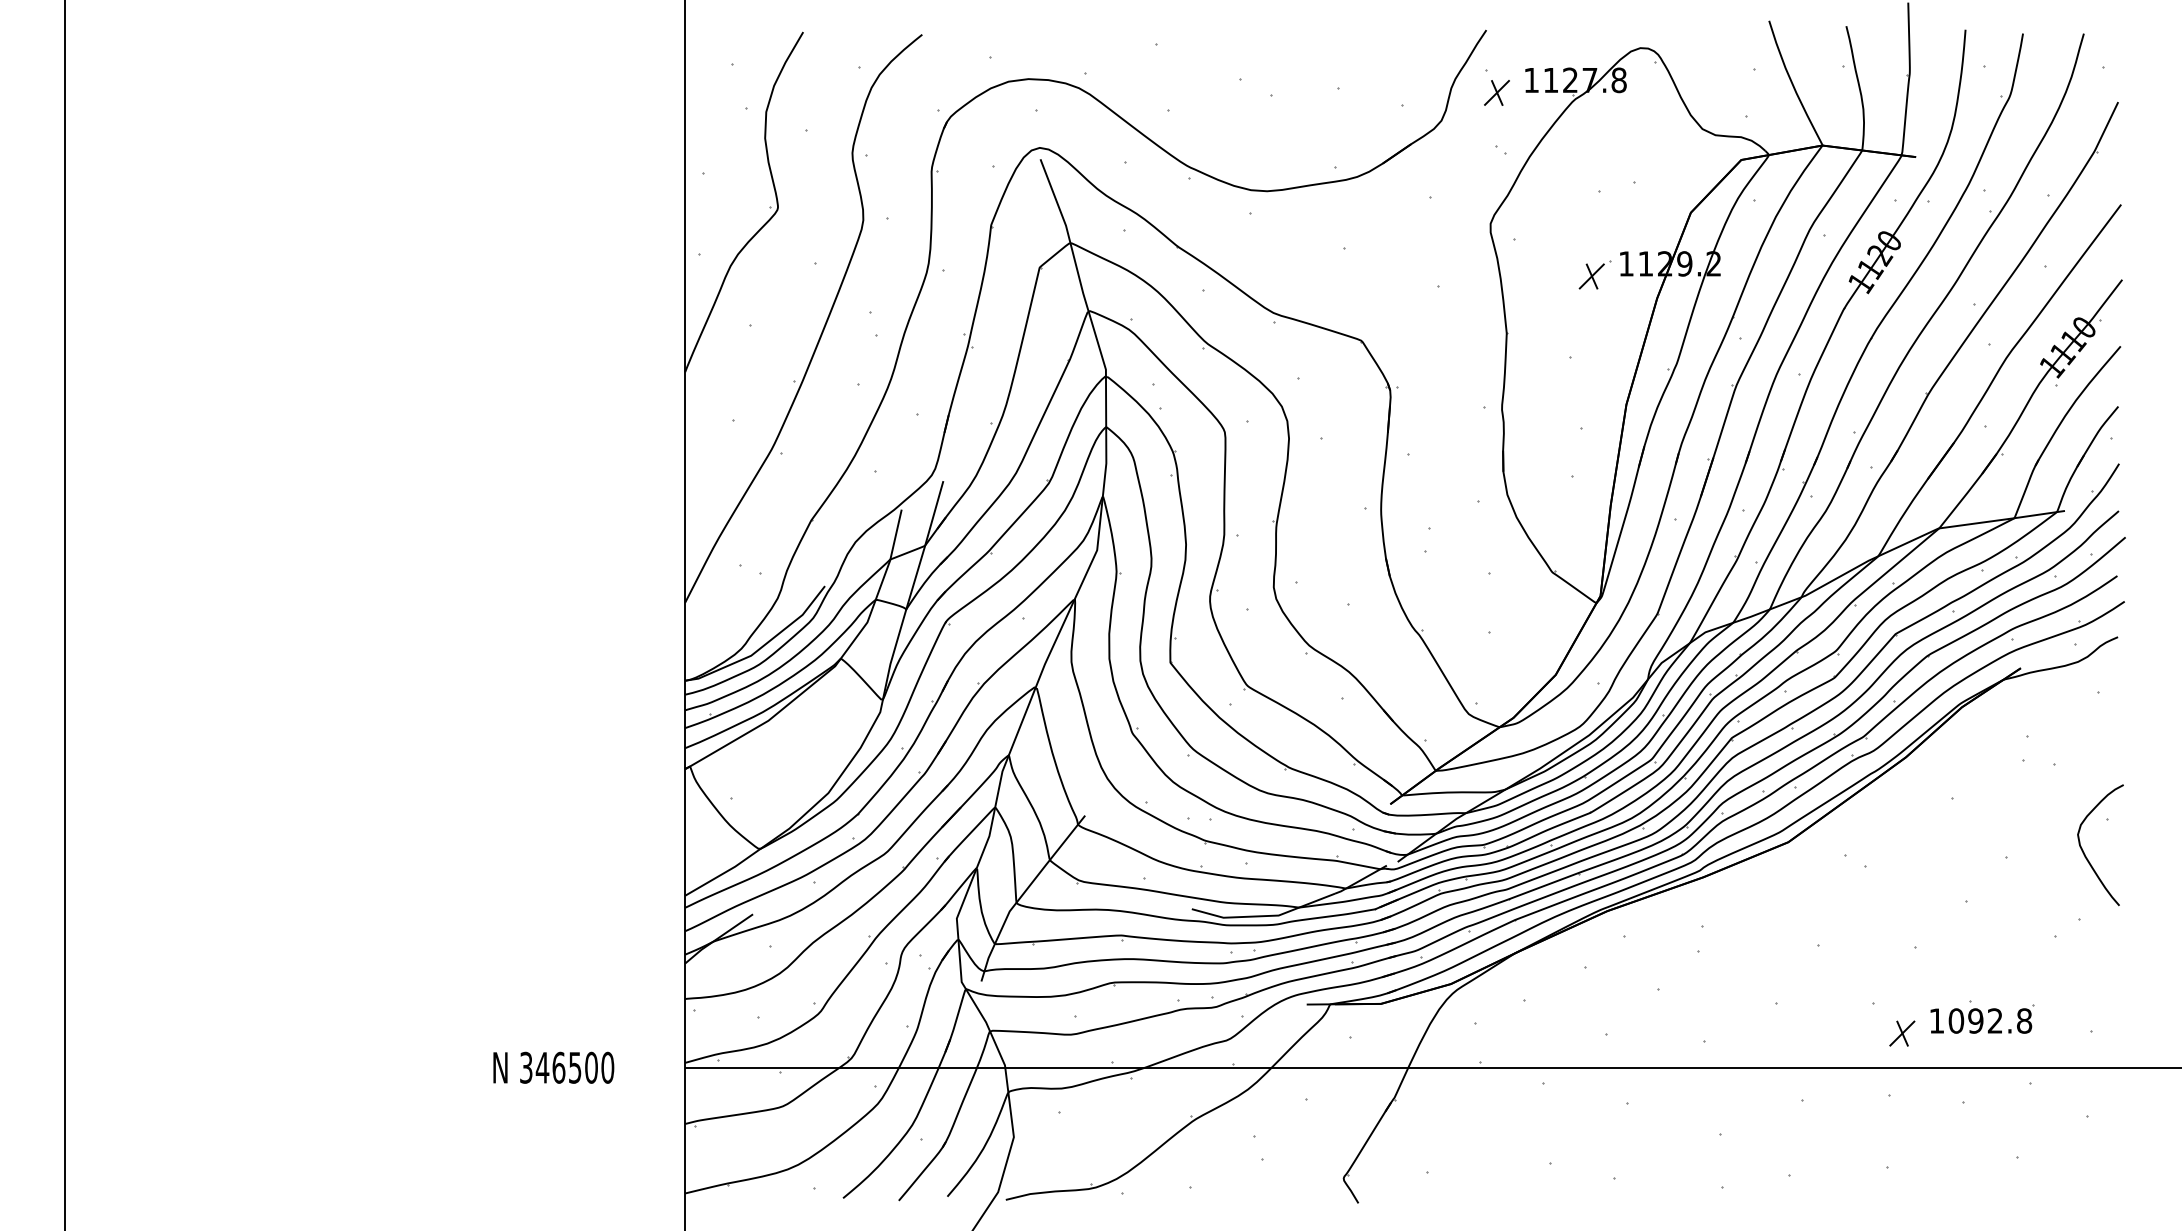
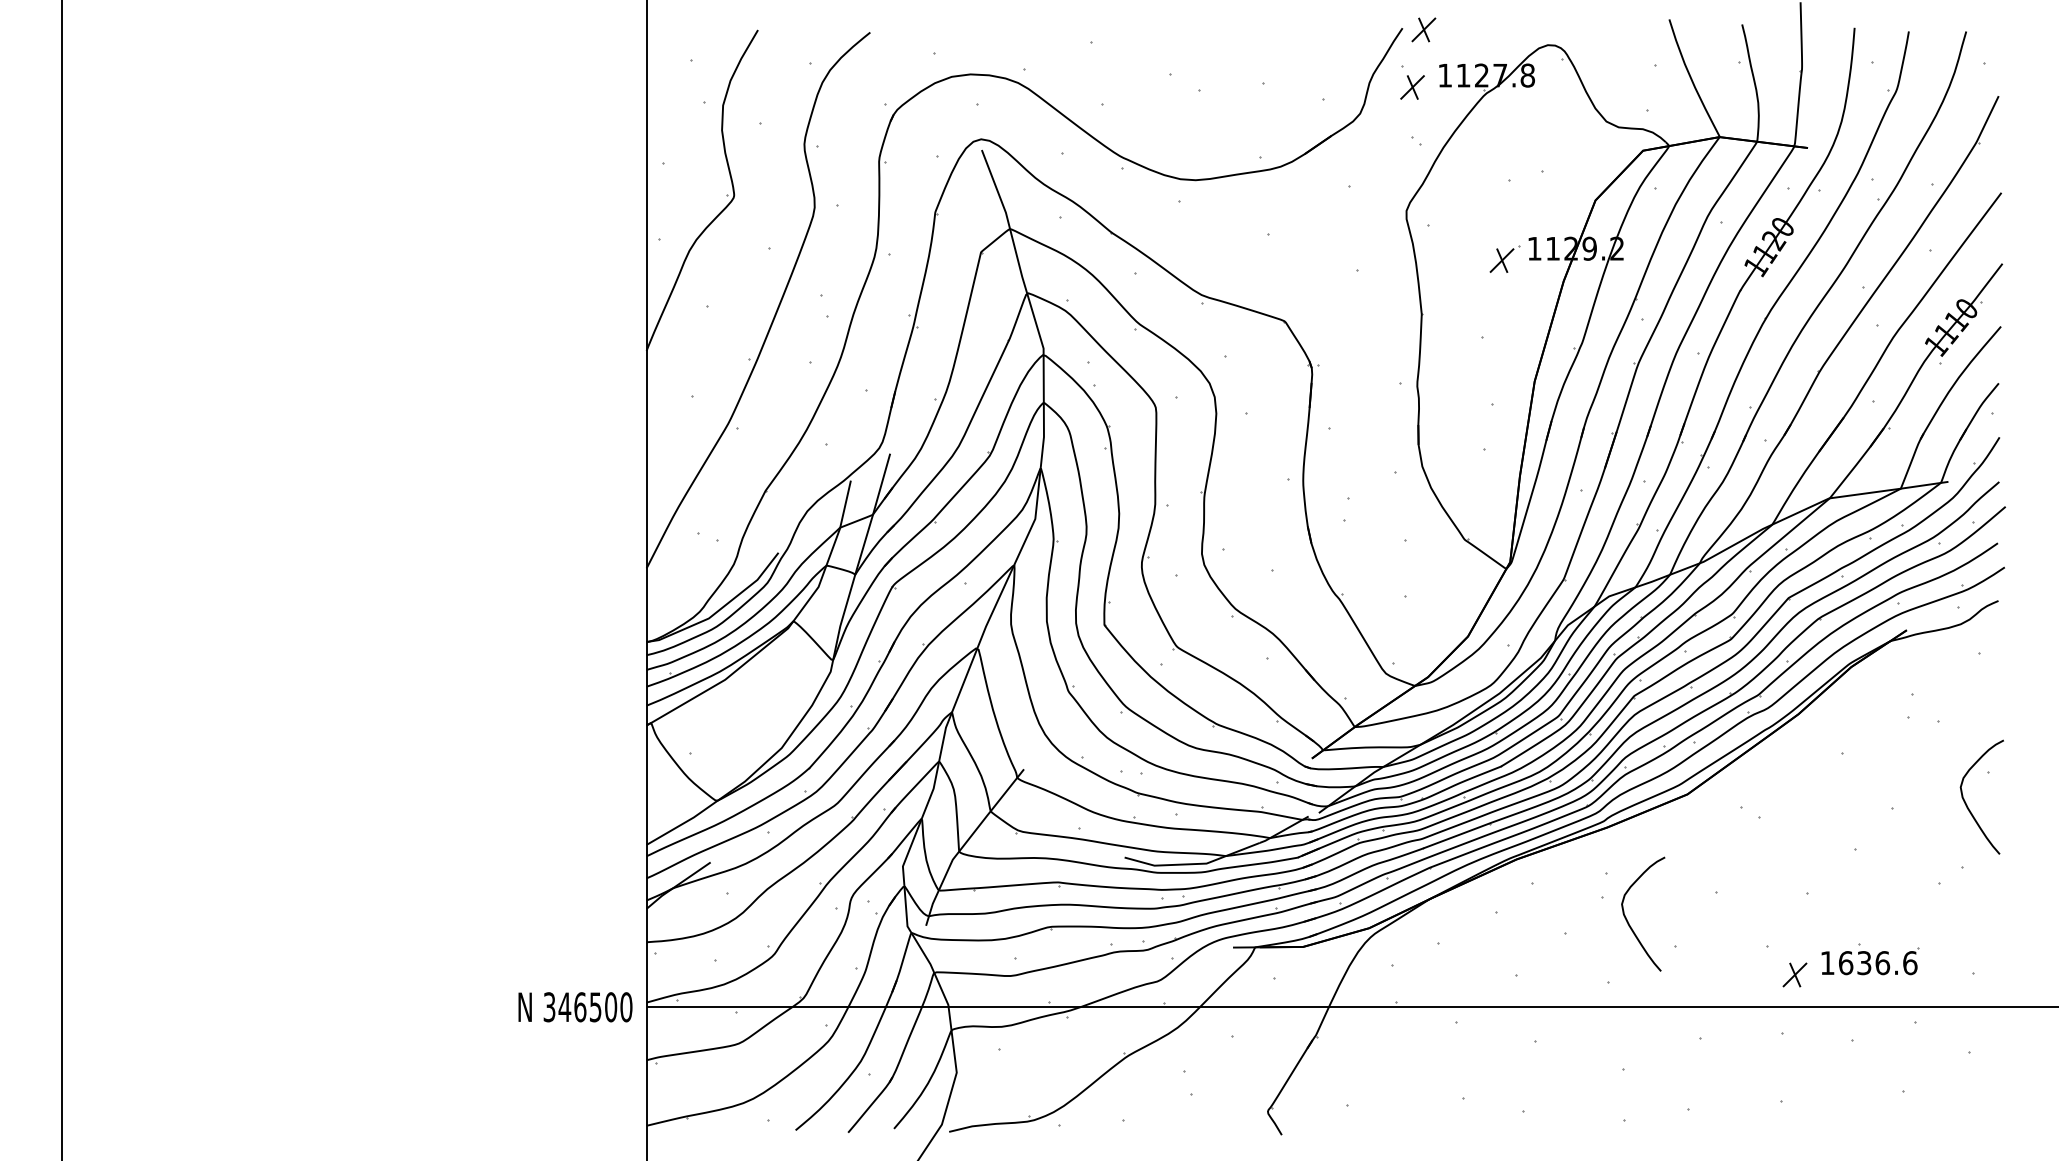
part: (1508, 31) -> (1423, 29), added
curve: (1725, 976) -> (1628, 921), added
text: (1990, 1020) -> (1878, 962), 1092.8 -> 1636.6
text: (553, 1067) -> (575, 1006), moved

